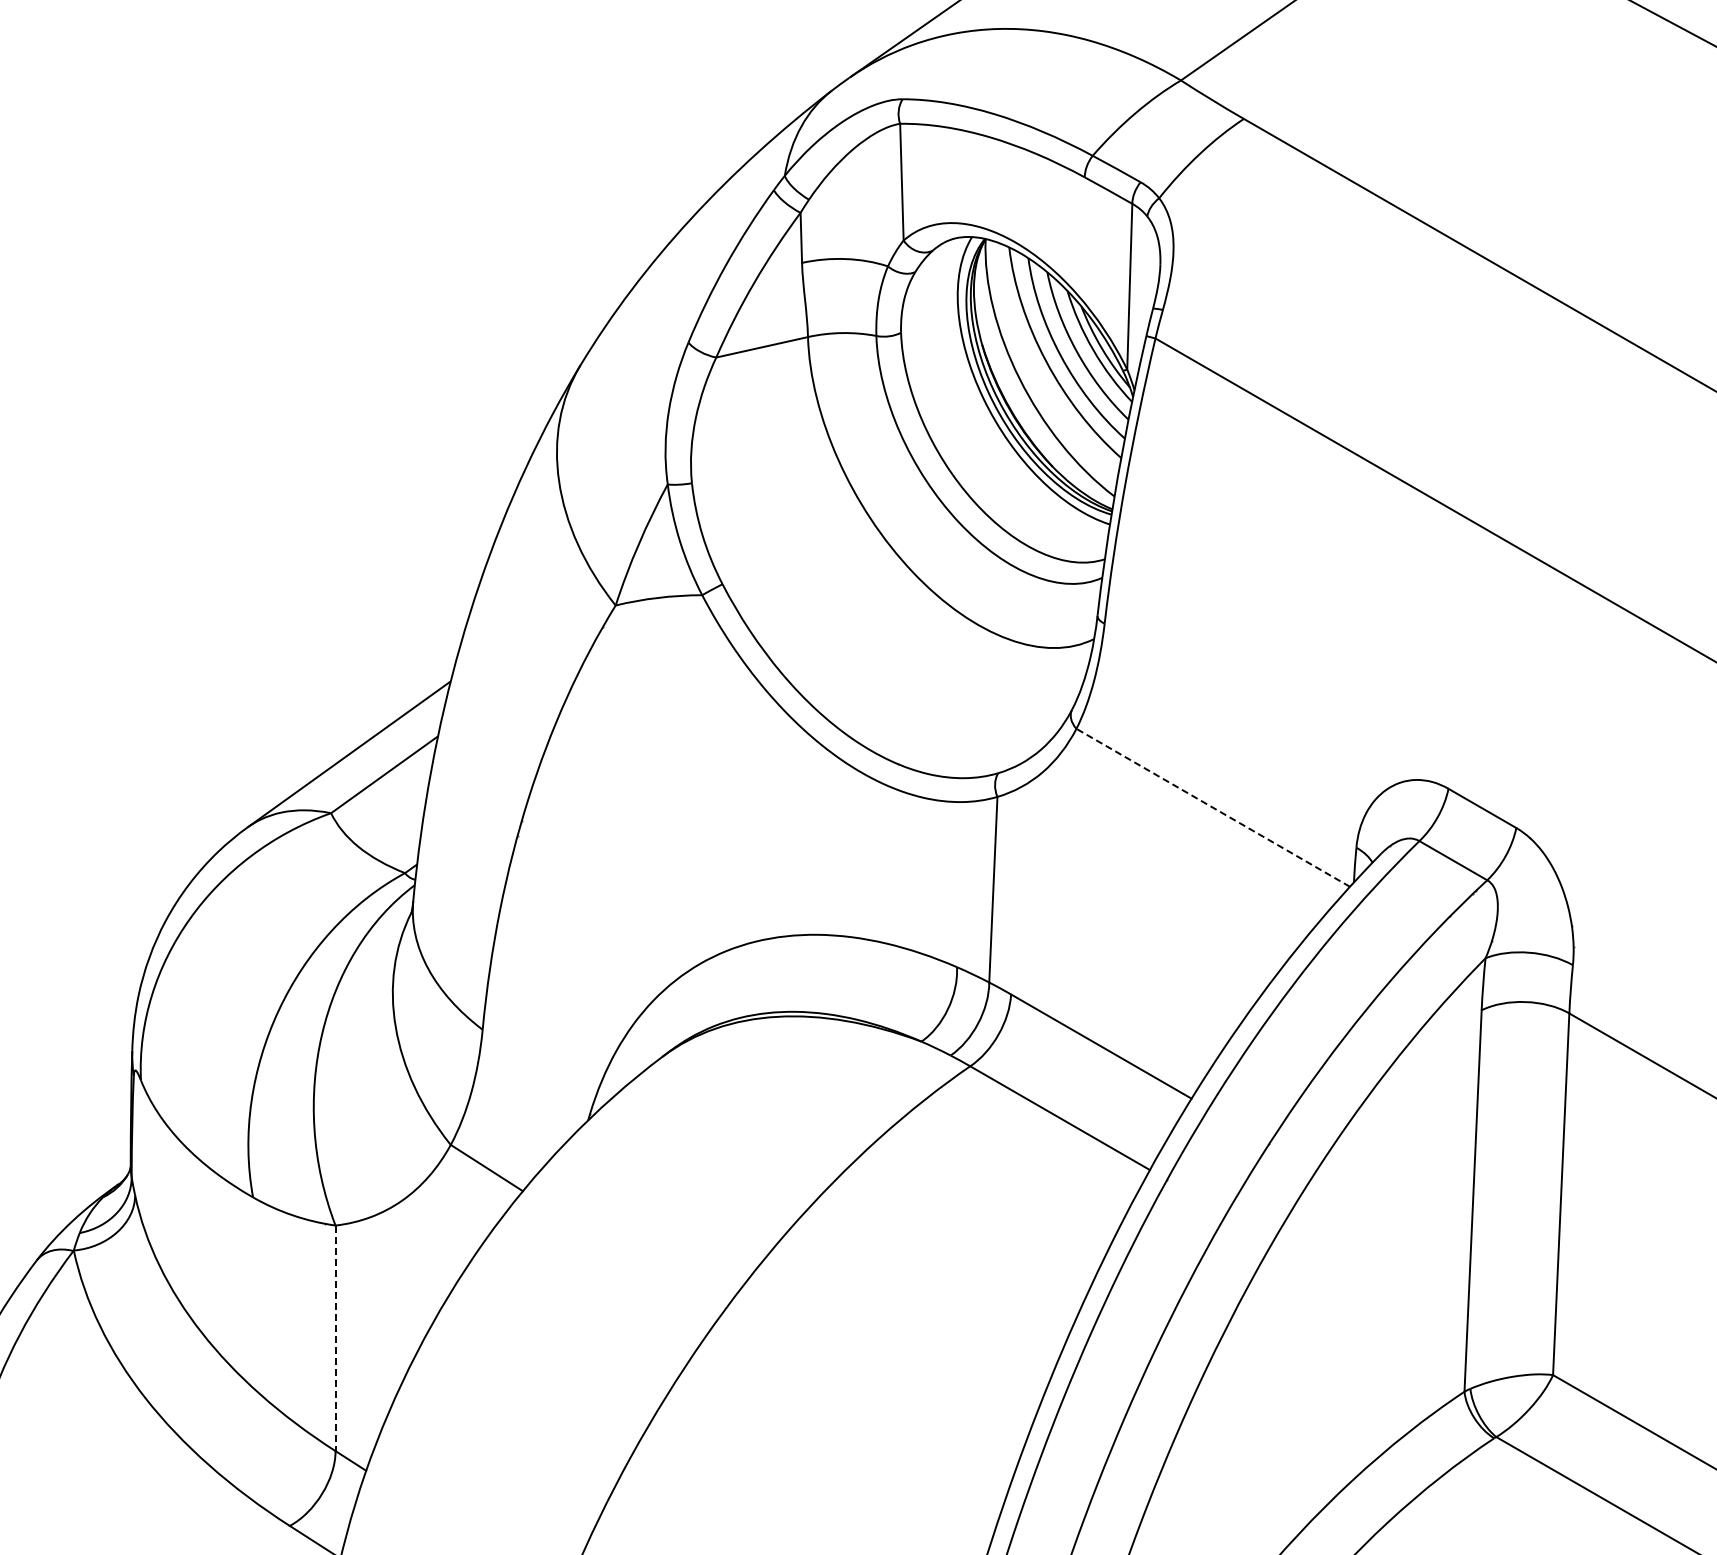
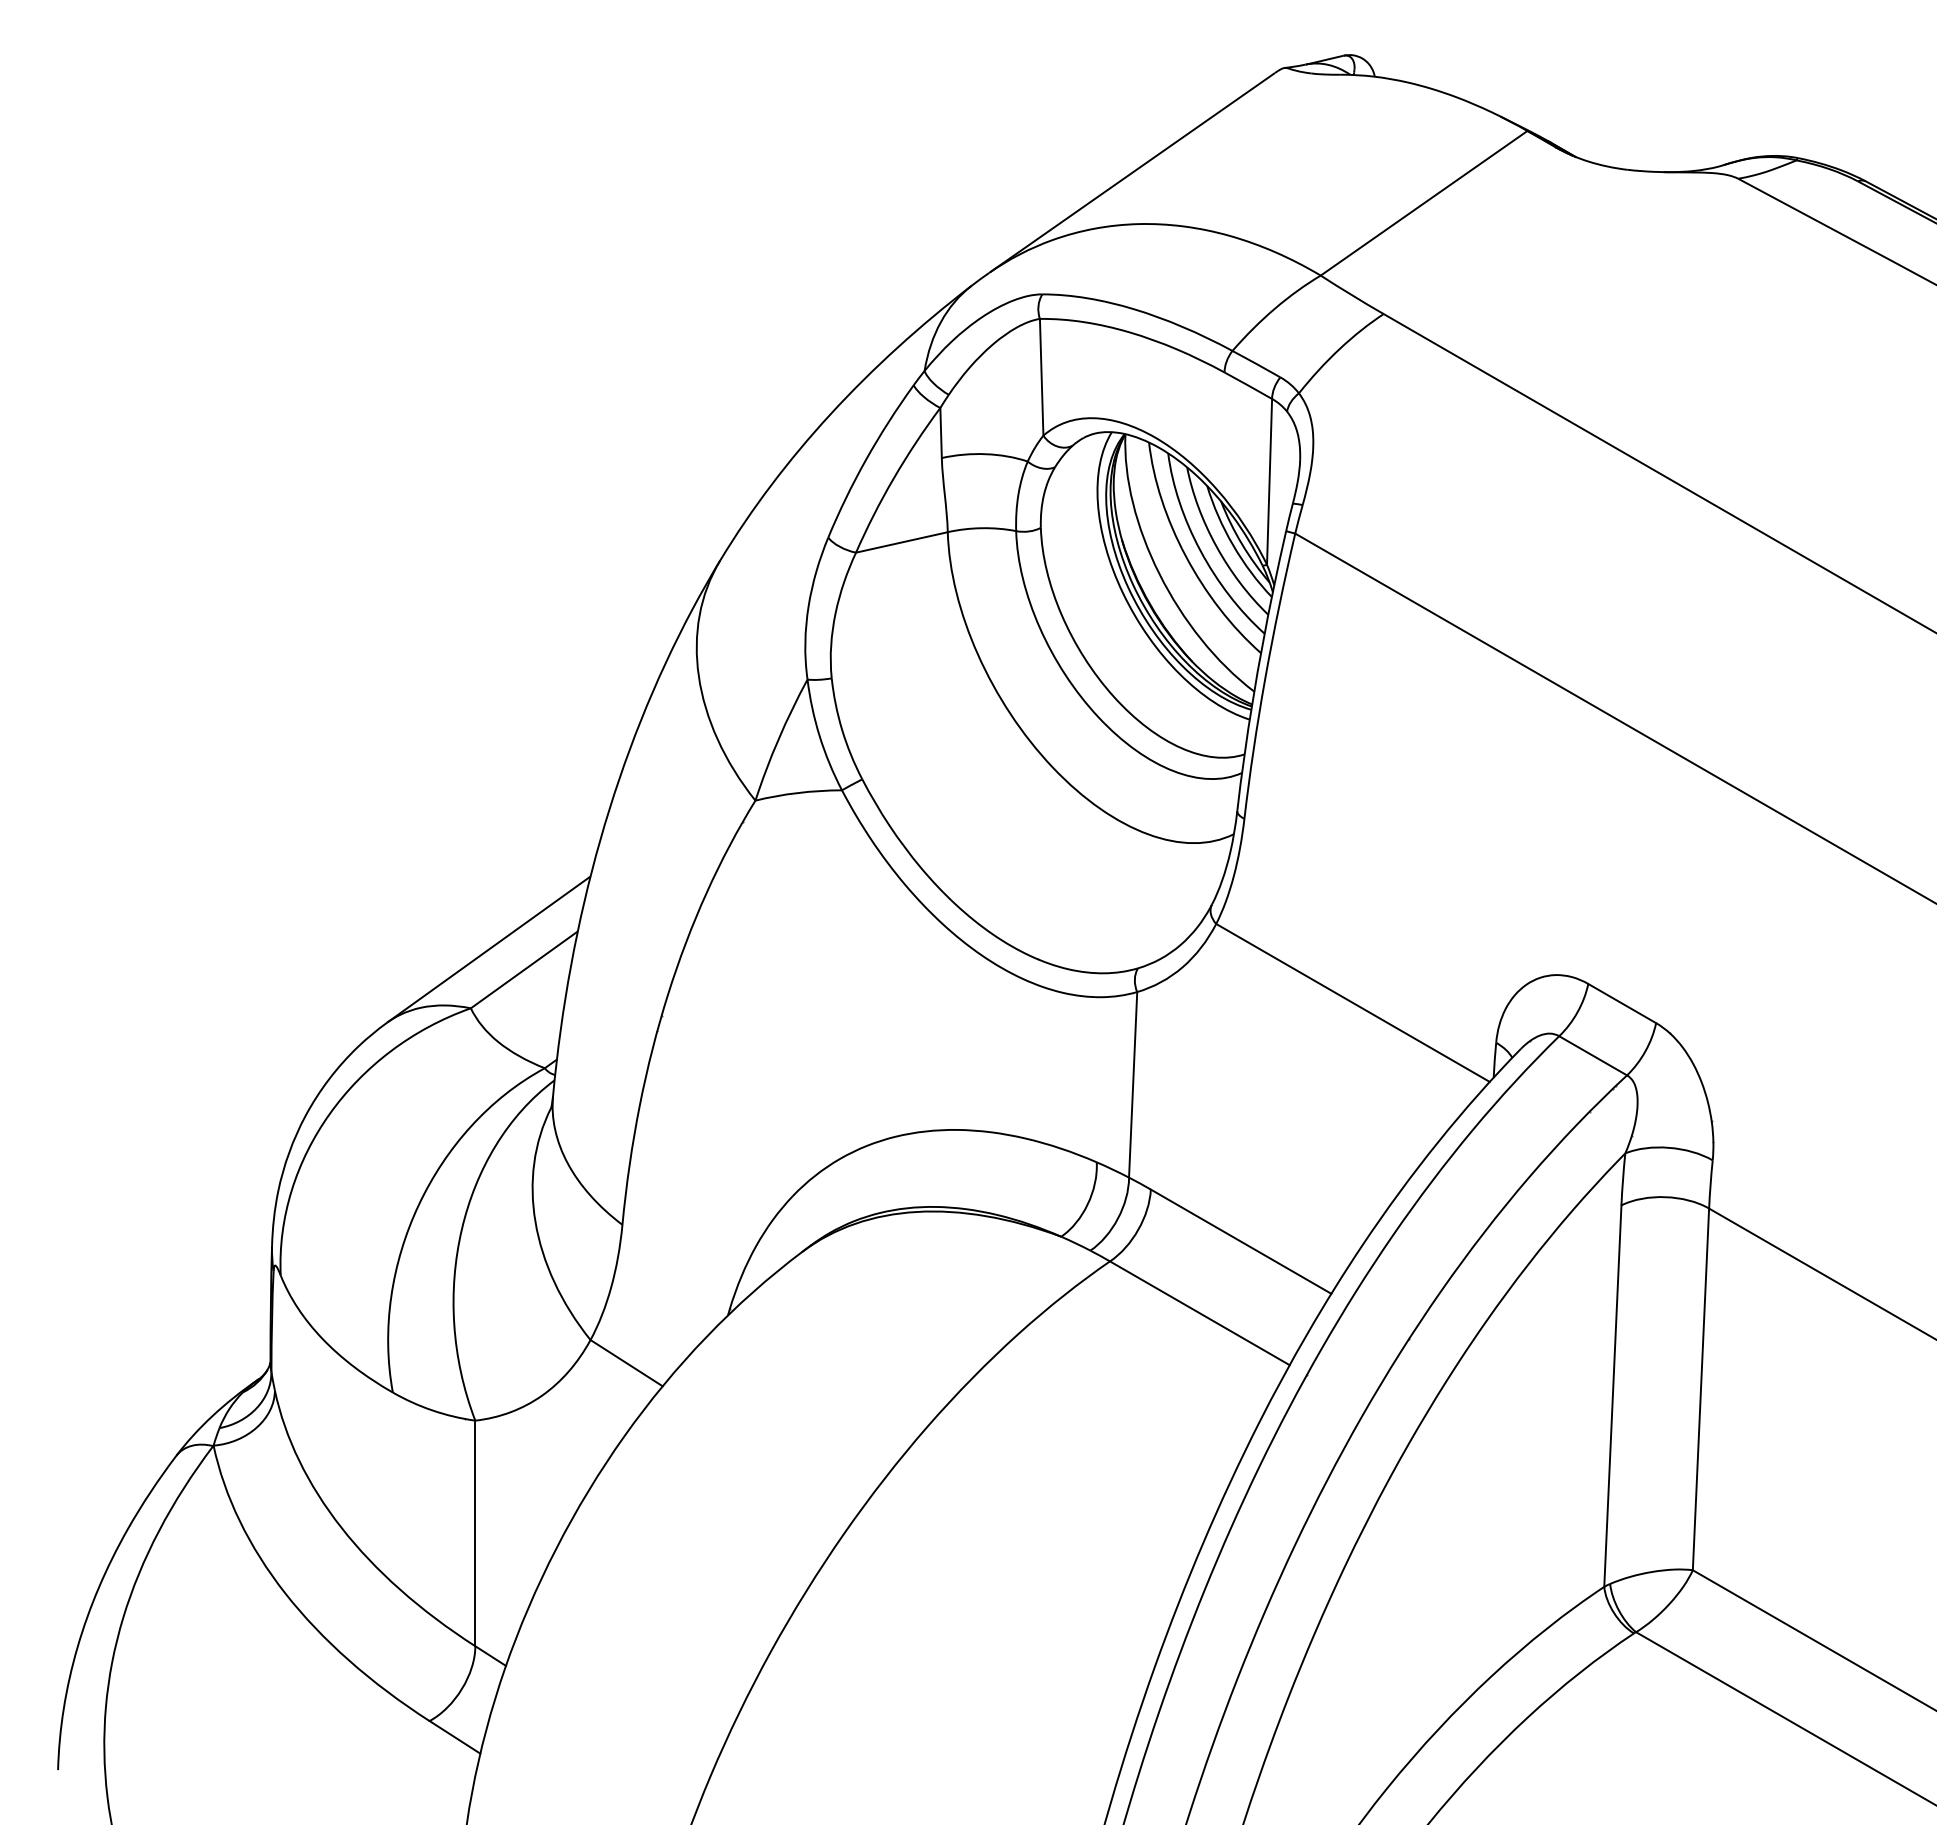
line: (1212, 807) -> (1352, 1002), dashed -> solid
line: (335, 1338) -> (475, 1533), dashed -> solid

